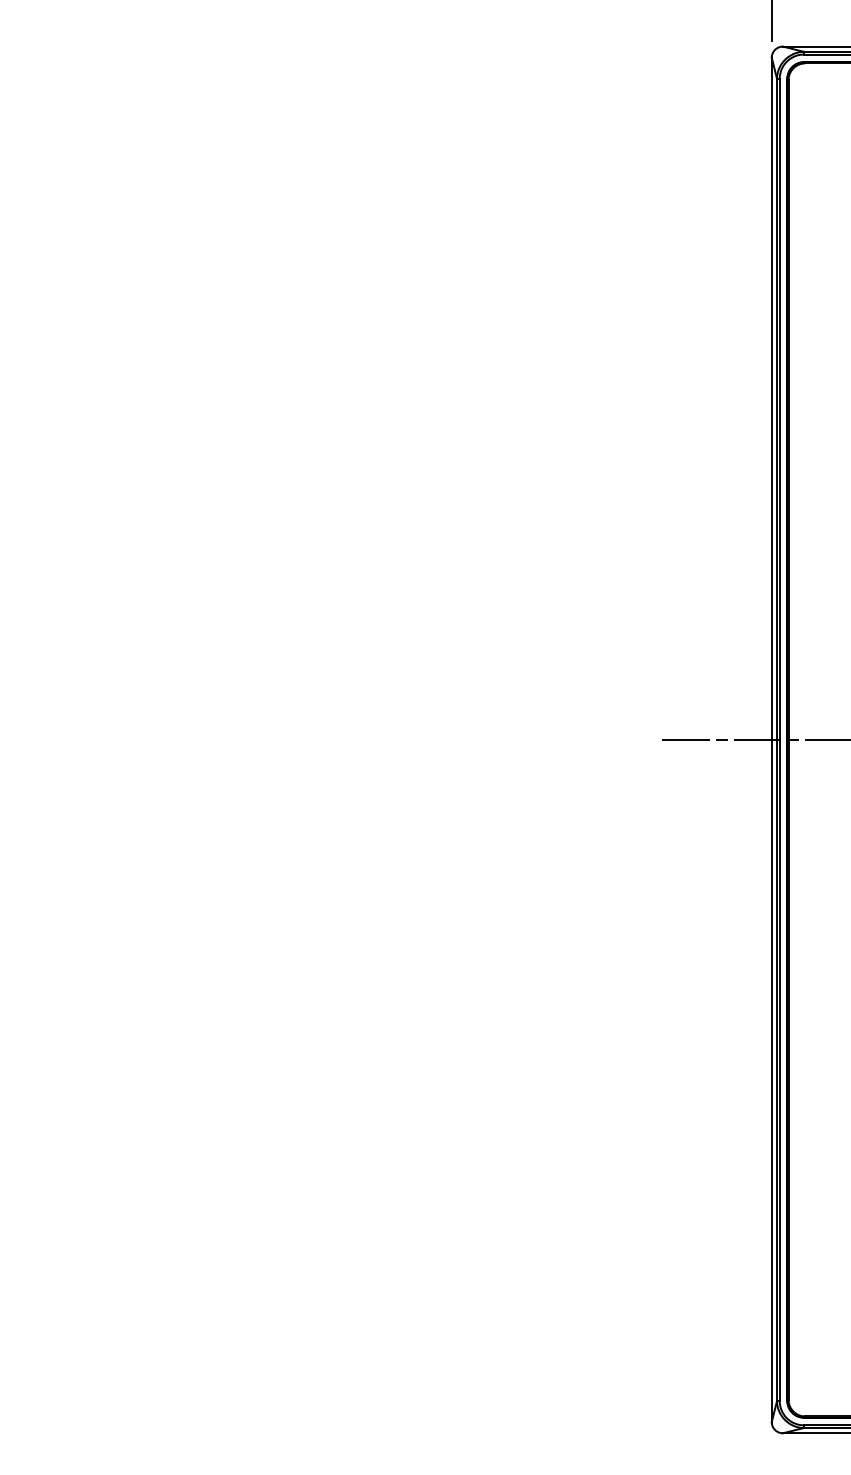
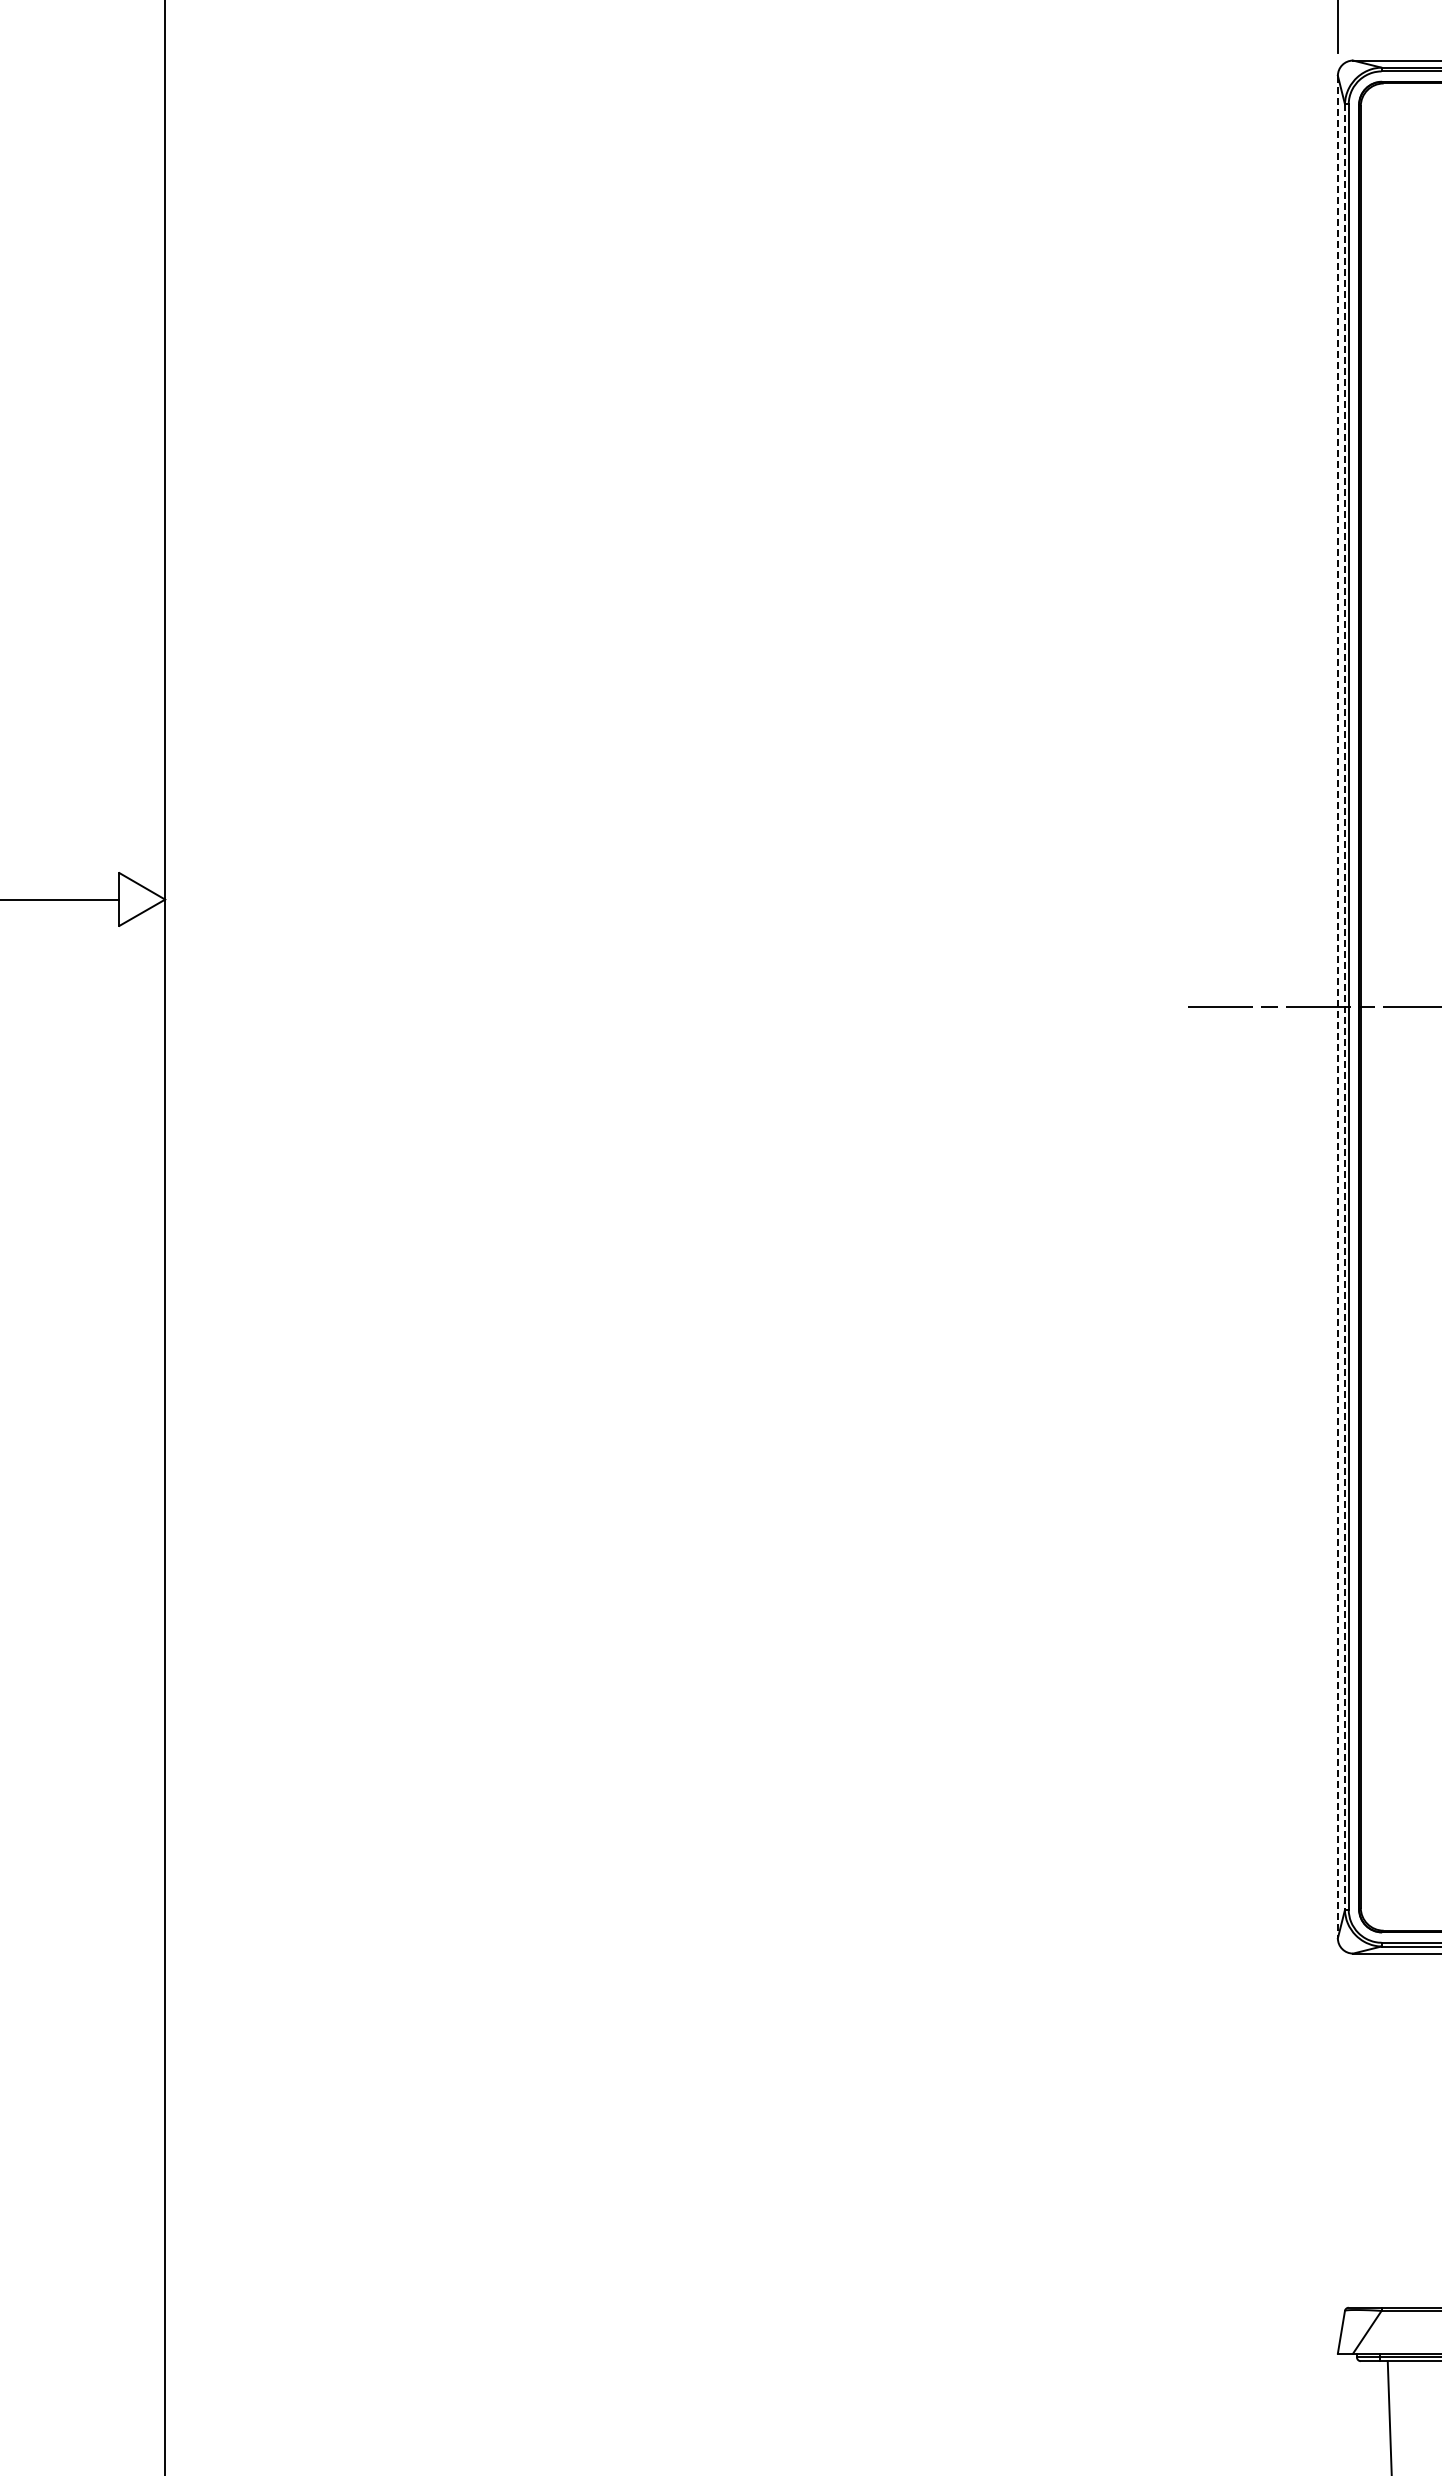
line: (771, 740) -> (1337, 1007), solid -> dashed
line: (776, 740) -> (1344, 1007), solid -> dashed

